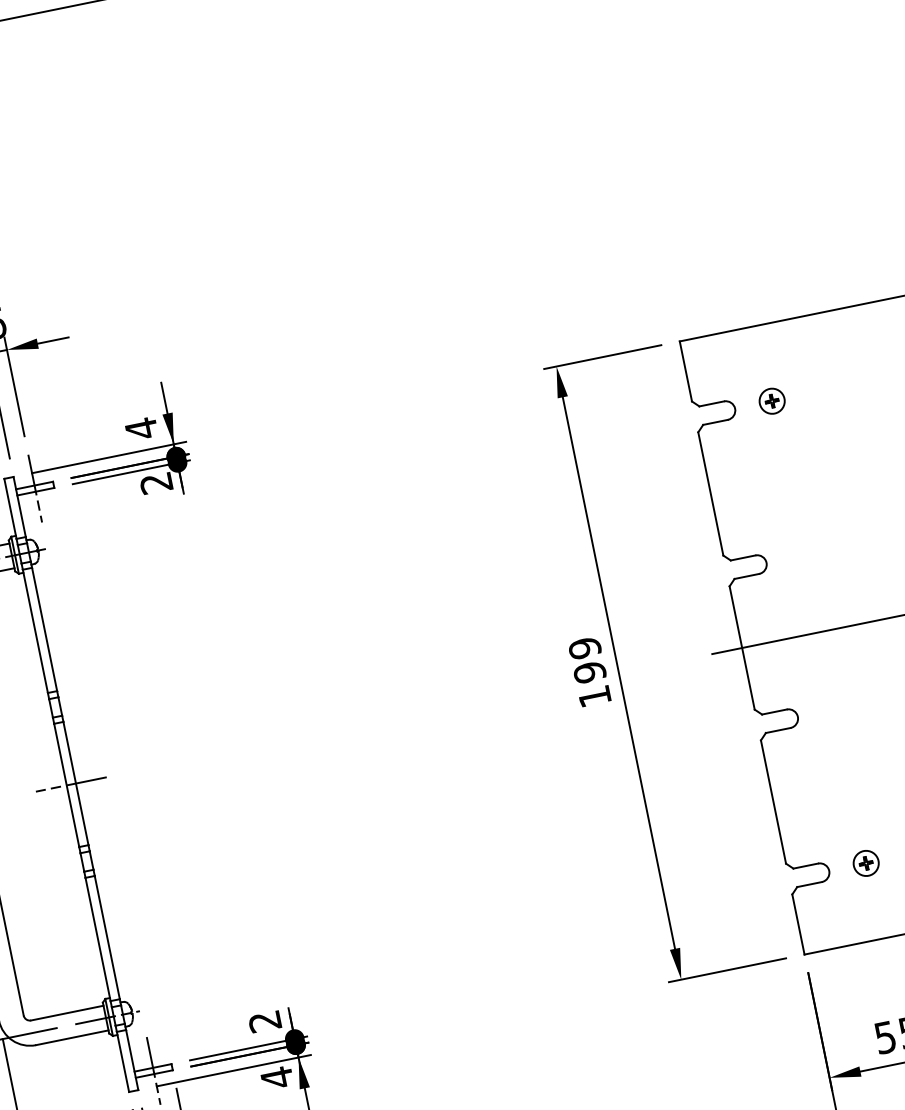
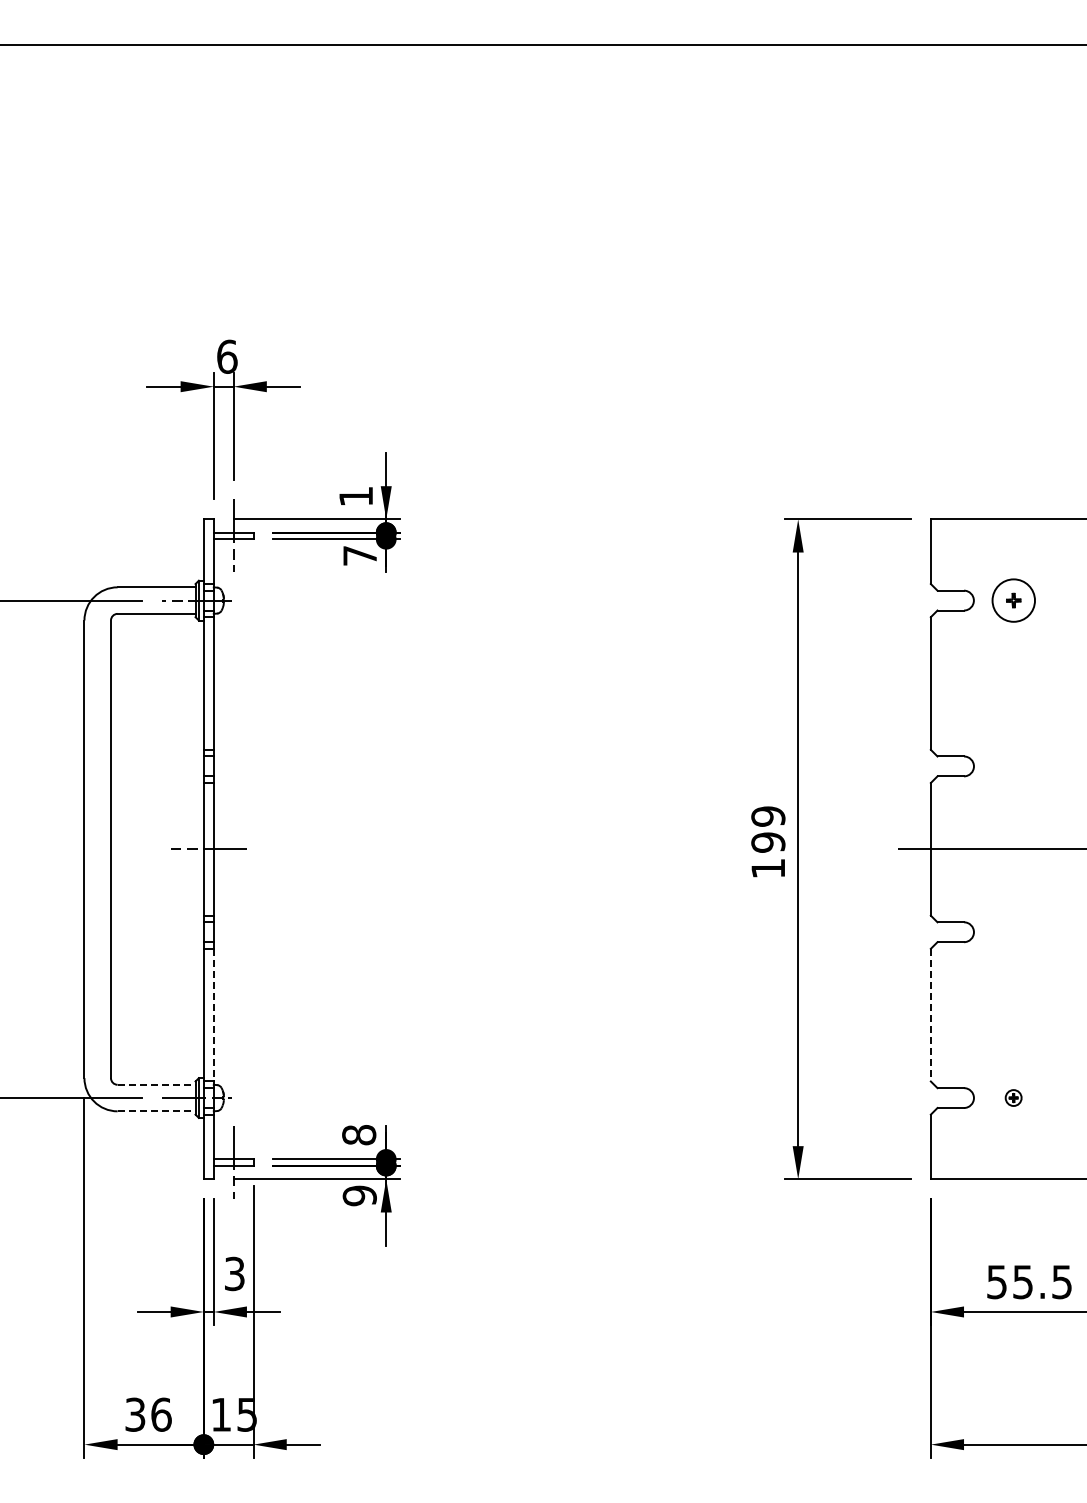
circle: (771, 401) -> (1013, 600), size x1.6
text: (140, 428) -> (355, 496), 4 -> 1
text: (155, 483) -> (359, 555), 2 -> 7
line: (773, 802) -> (930, 1015), solid -> dashed
part: (865, 862) -> (1013, 1097), size x0.6
line: (107, 937) -> (213, 1015), solid -> dashed
line: (67, 1012) -> (156, 1084), solid -> dashed
text: (265, 1021) -> (359, 1135), 2 -> 8
line: (72, 1037) -> (156, 1111), solid -> dashed
text: (276, 1077) -> (359, 1195), 4 -> 9

